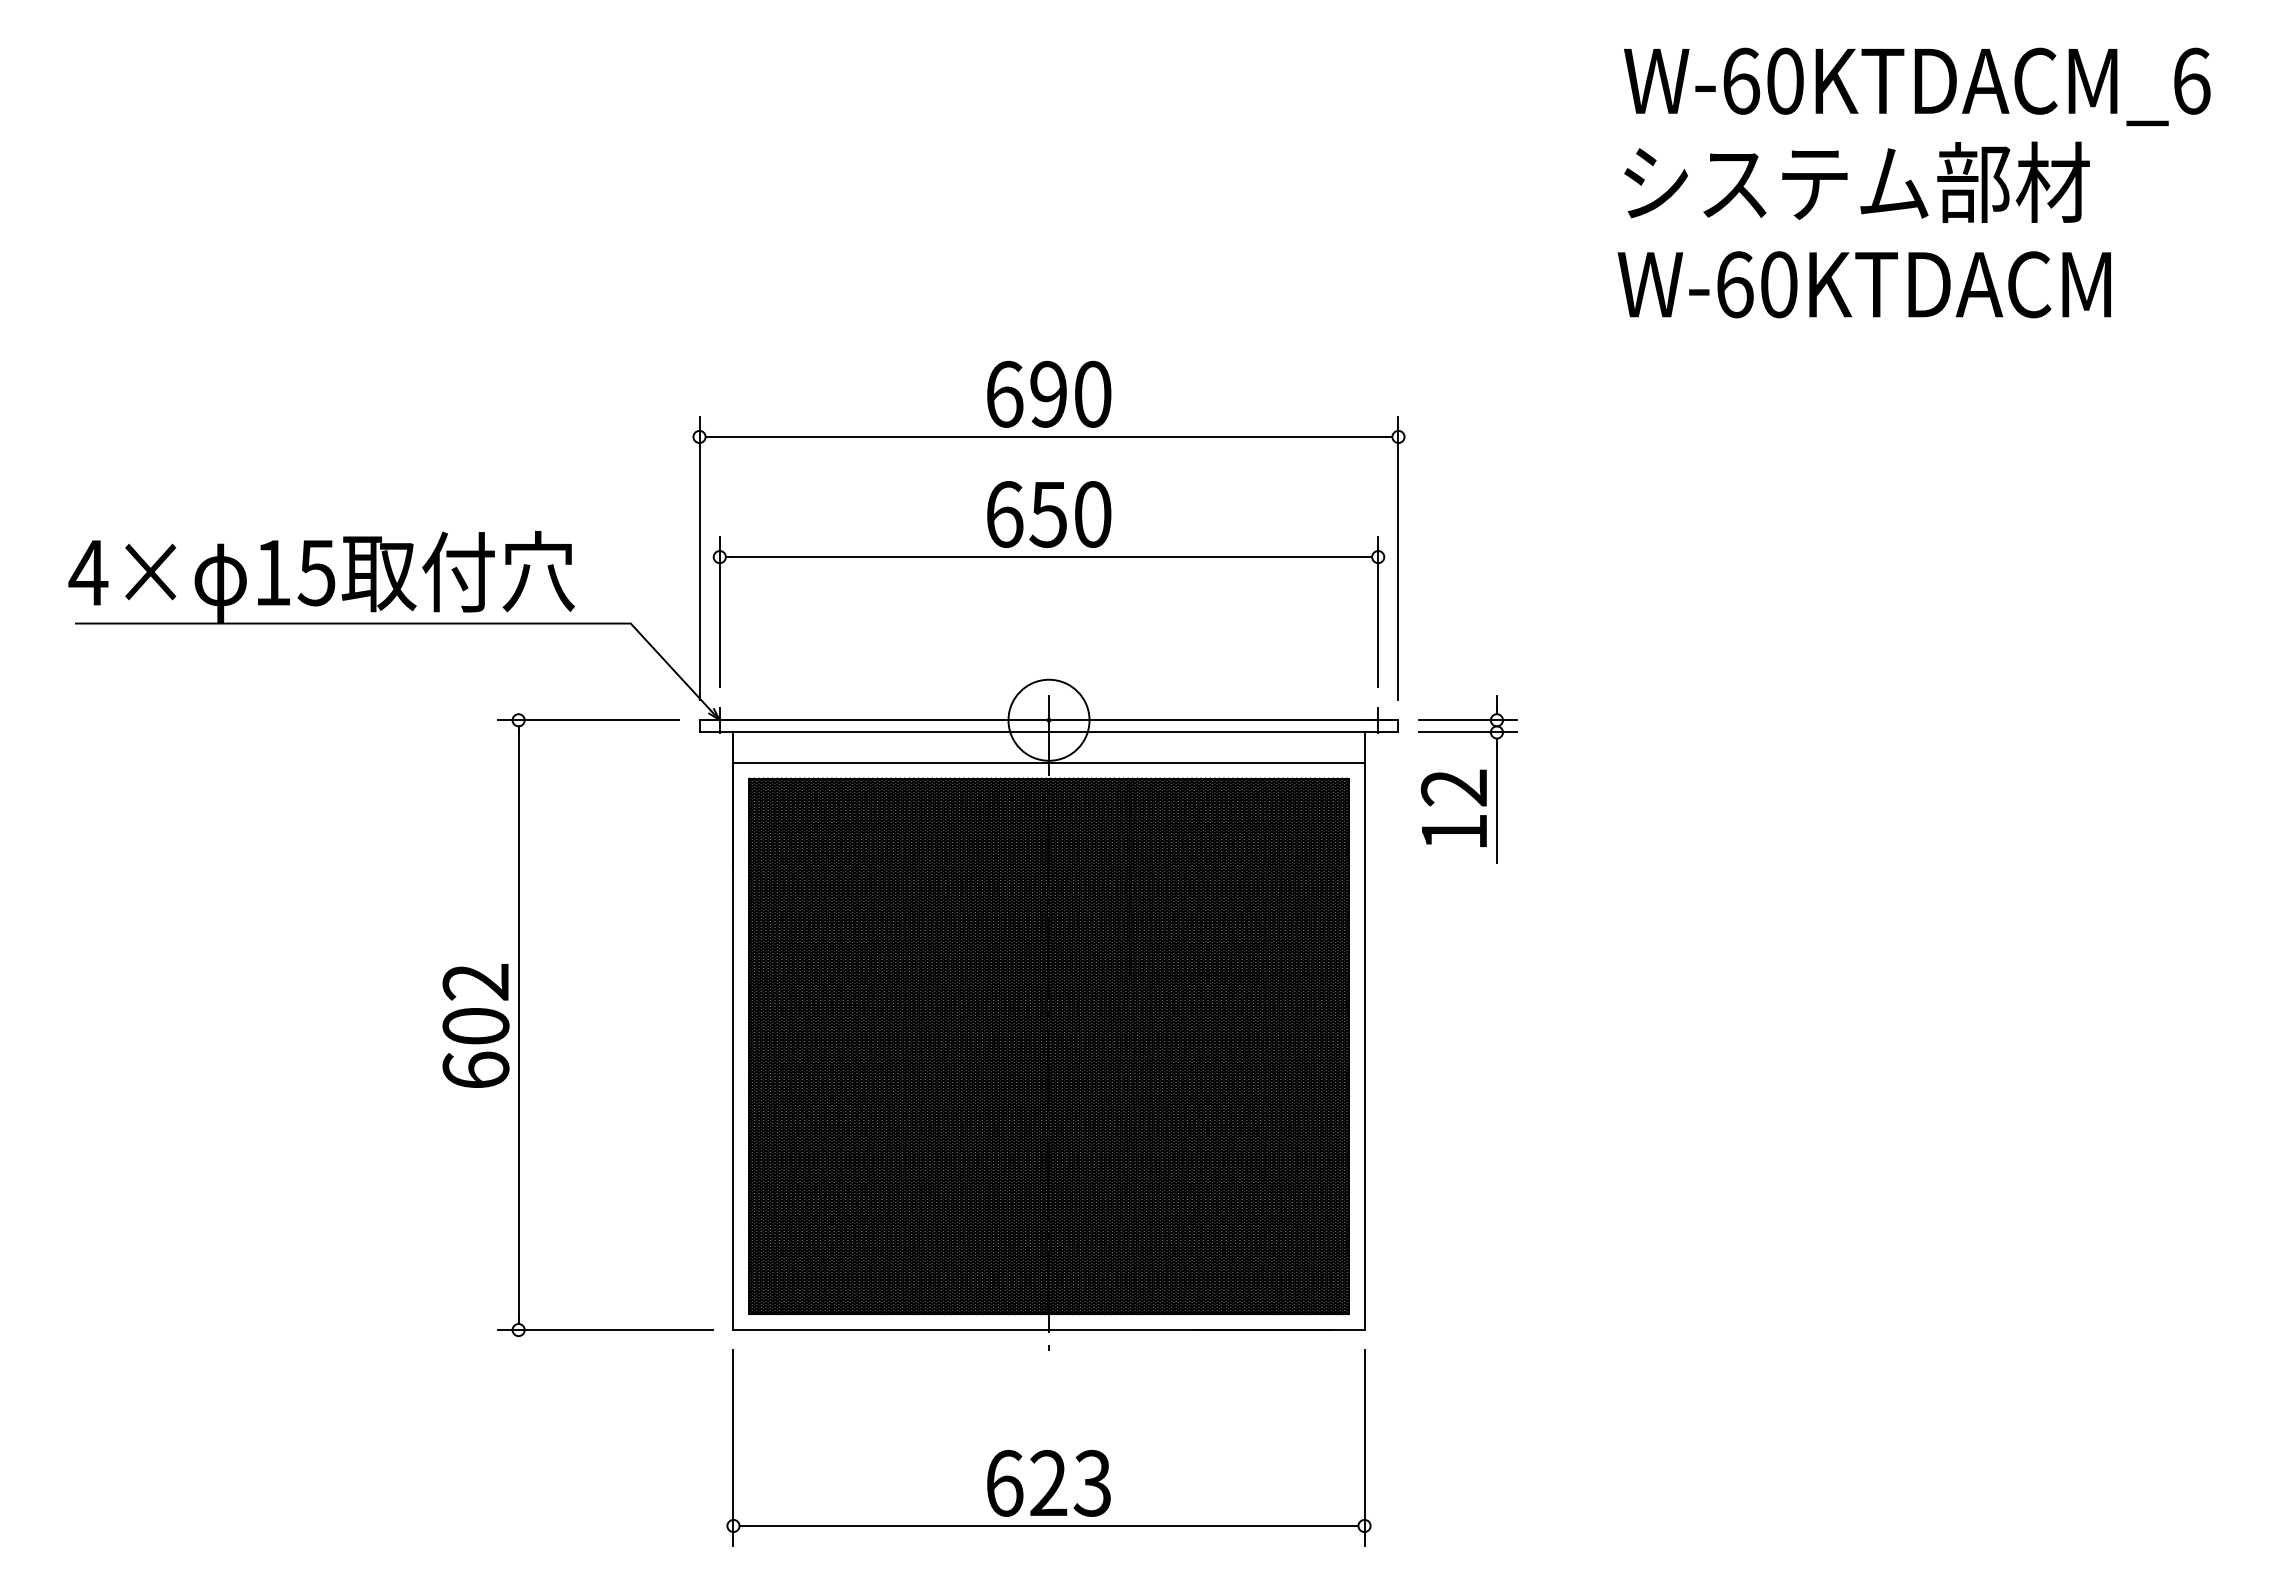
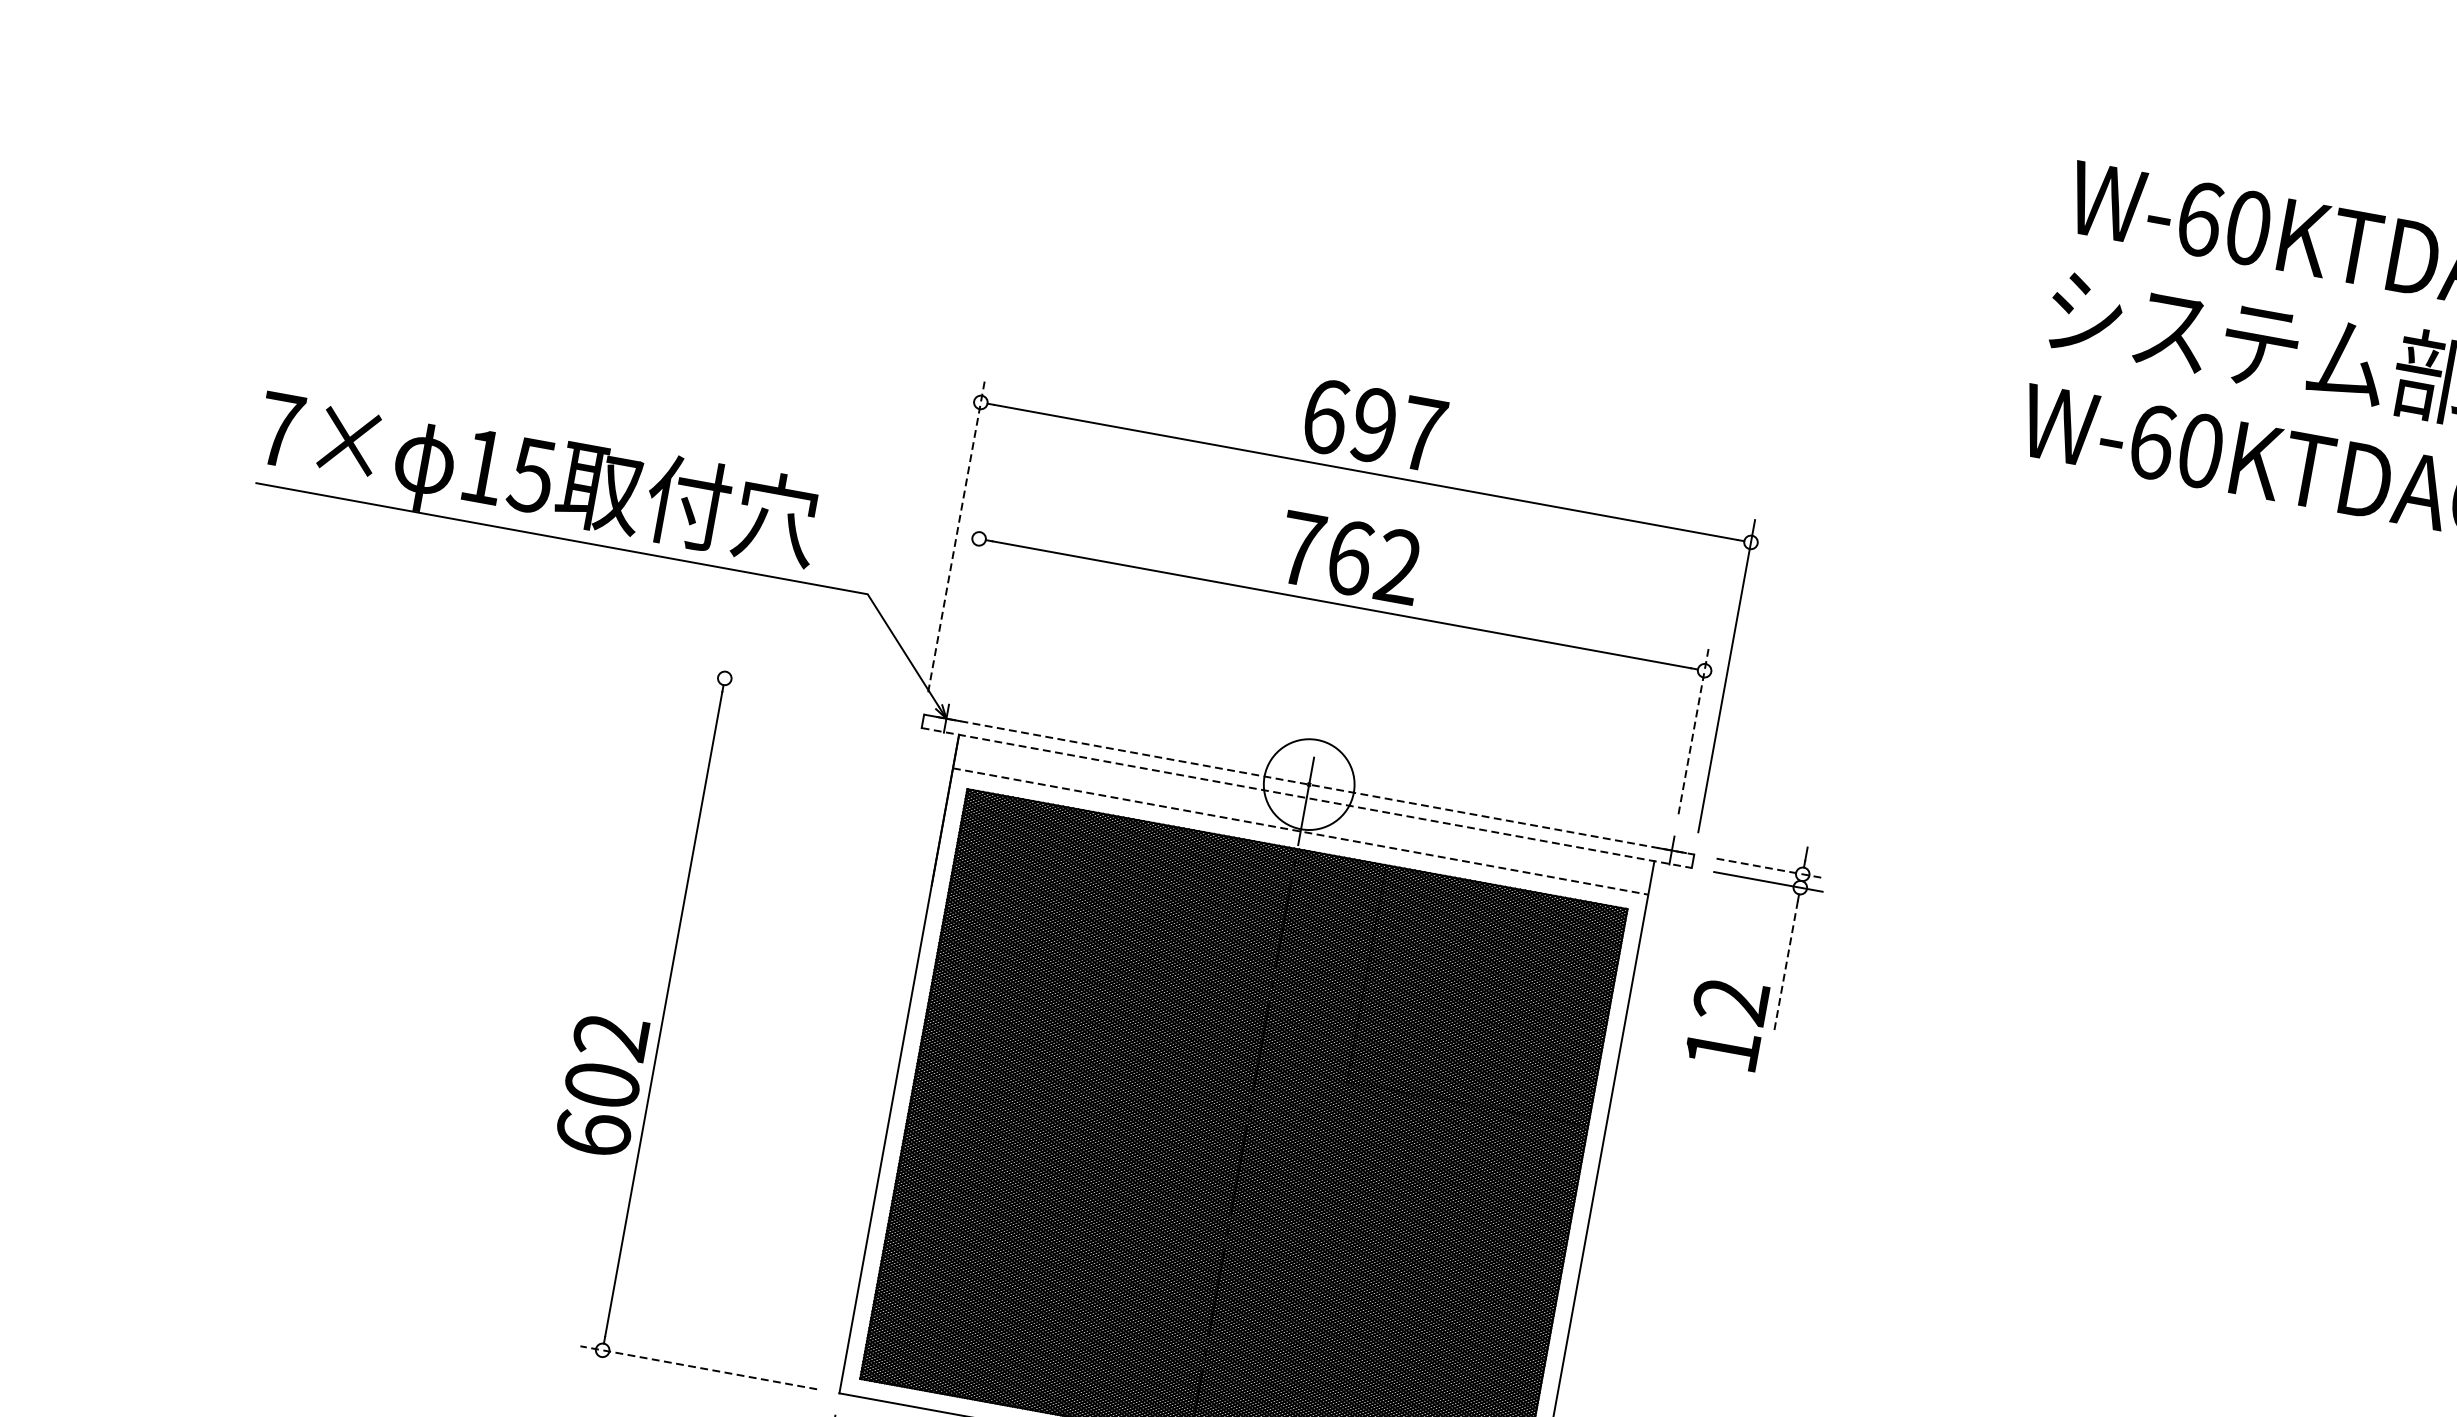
text: (1093, 393) -> (1423, 433), 690 -> 697
text: (1048, 514) -> (1349, 557), 650 -> 762
line: (699, 558) -> (956, 536), solid -> dashed
text: (88, 572) -> (280, 429), 4× -> 7×
line: (719, 611) -> (967, 598), removed
line: (1378, 611) -> (1694, 730), solid -> dashed
line: (588, 720) -> (801, 692), removed
line: (1049, 720) -> (1309, 784), solid -> dashed
line: (1468, 720) -> (1771, 868), solid -> dashed
line: (1049, 732) -> (1307, 798), solid -> dashed
line: (1049, 762) -> (1301, 831), solid -> dashed
line: (1496, 804) -> (1785, 967), solid -> dashed
text: (1453, 807) -> (1726, 1022), moved
text: (475, 1025) -> (601, 1084), moved
line: (605, 1330) -> (698, 1368), solid -> dashed

